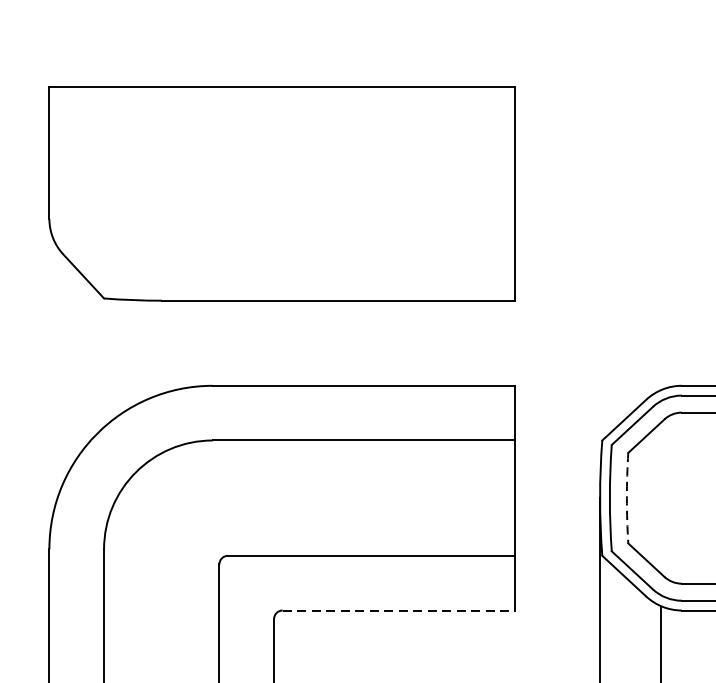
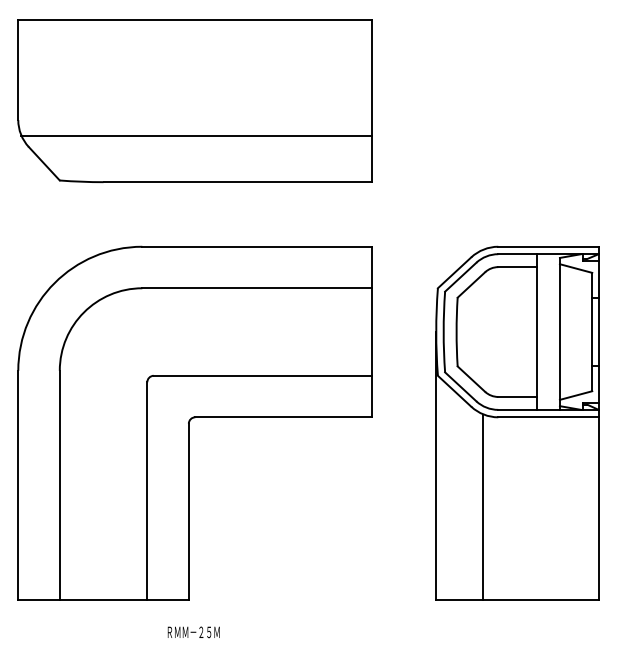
line: (284, 239) -> (196, 135), added
arc: (626, 498) -> (456, 332), dashed -> solid
line: (398, 610) -> (283, 417), dashed -> solid

